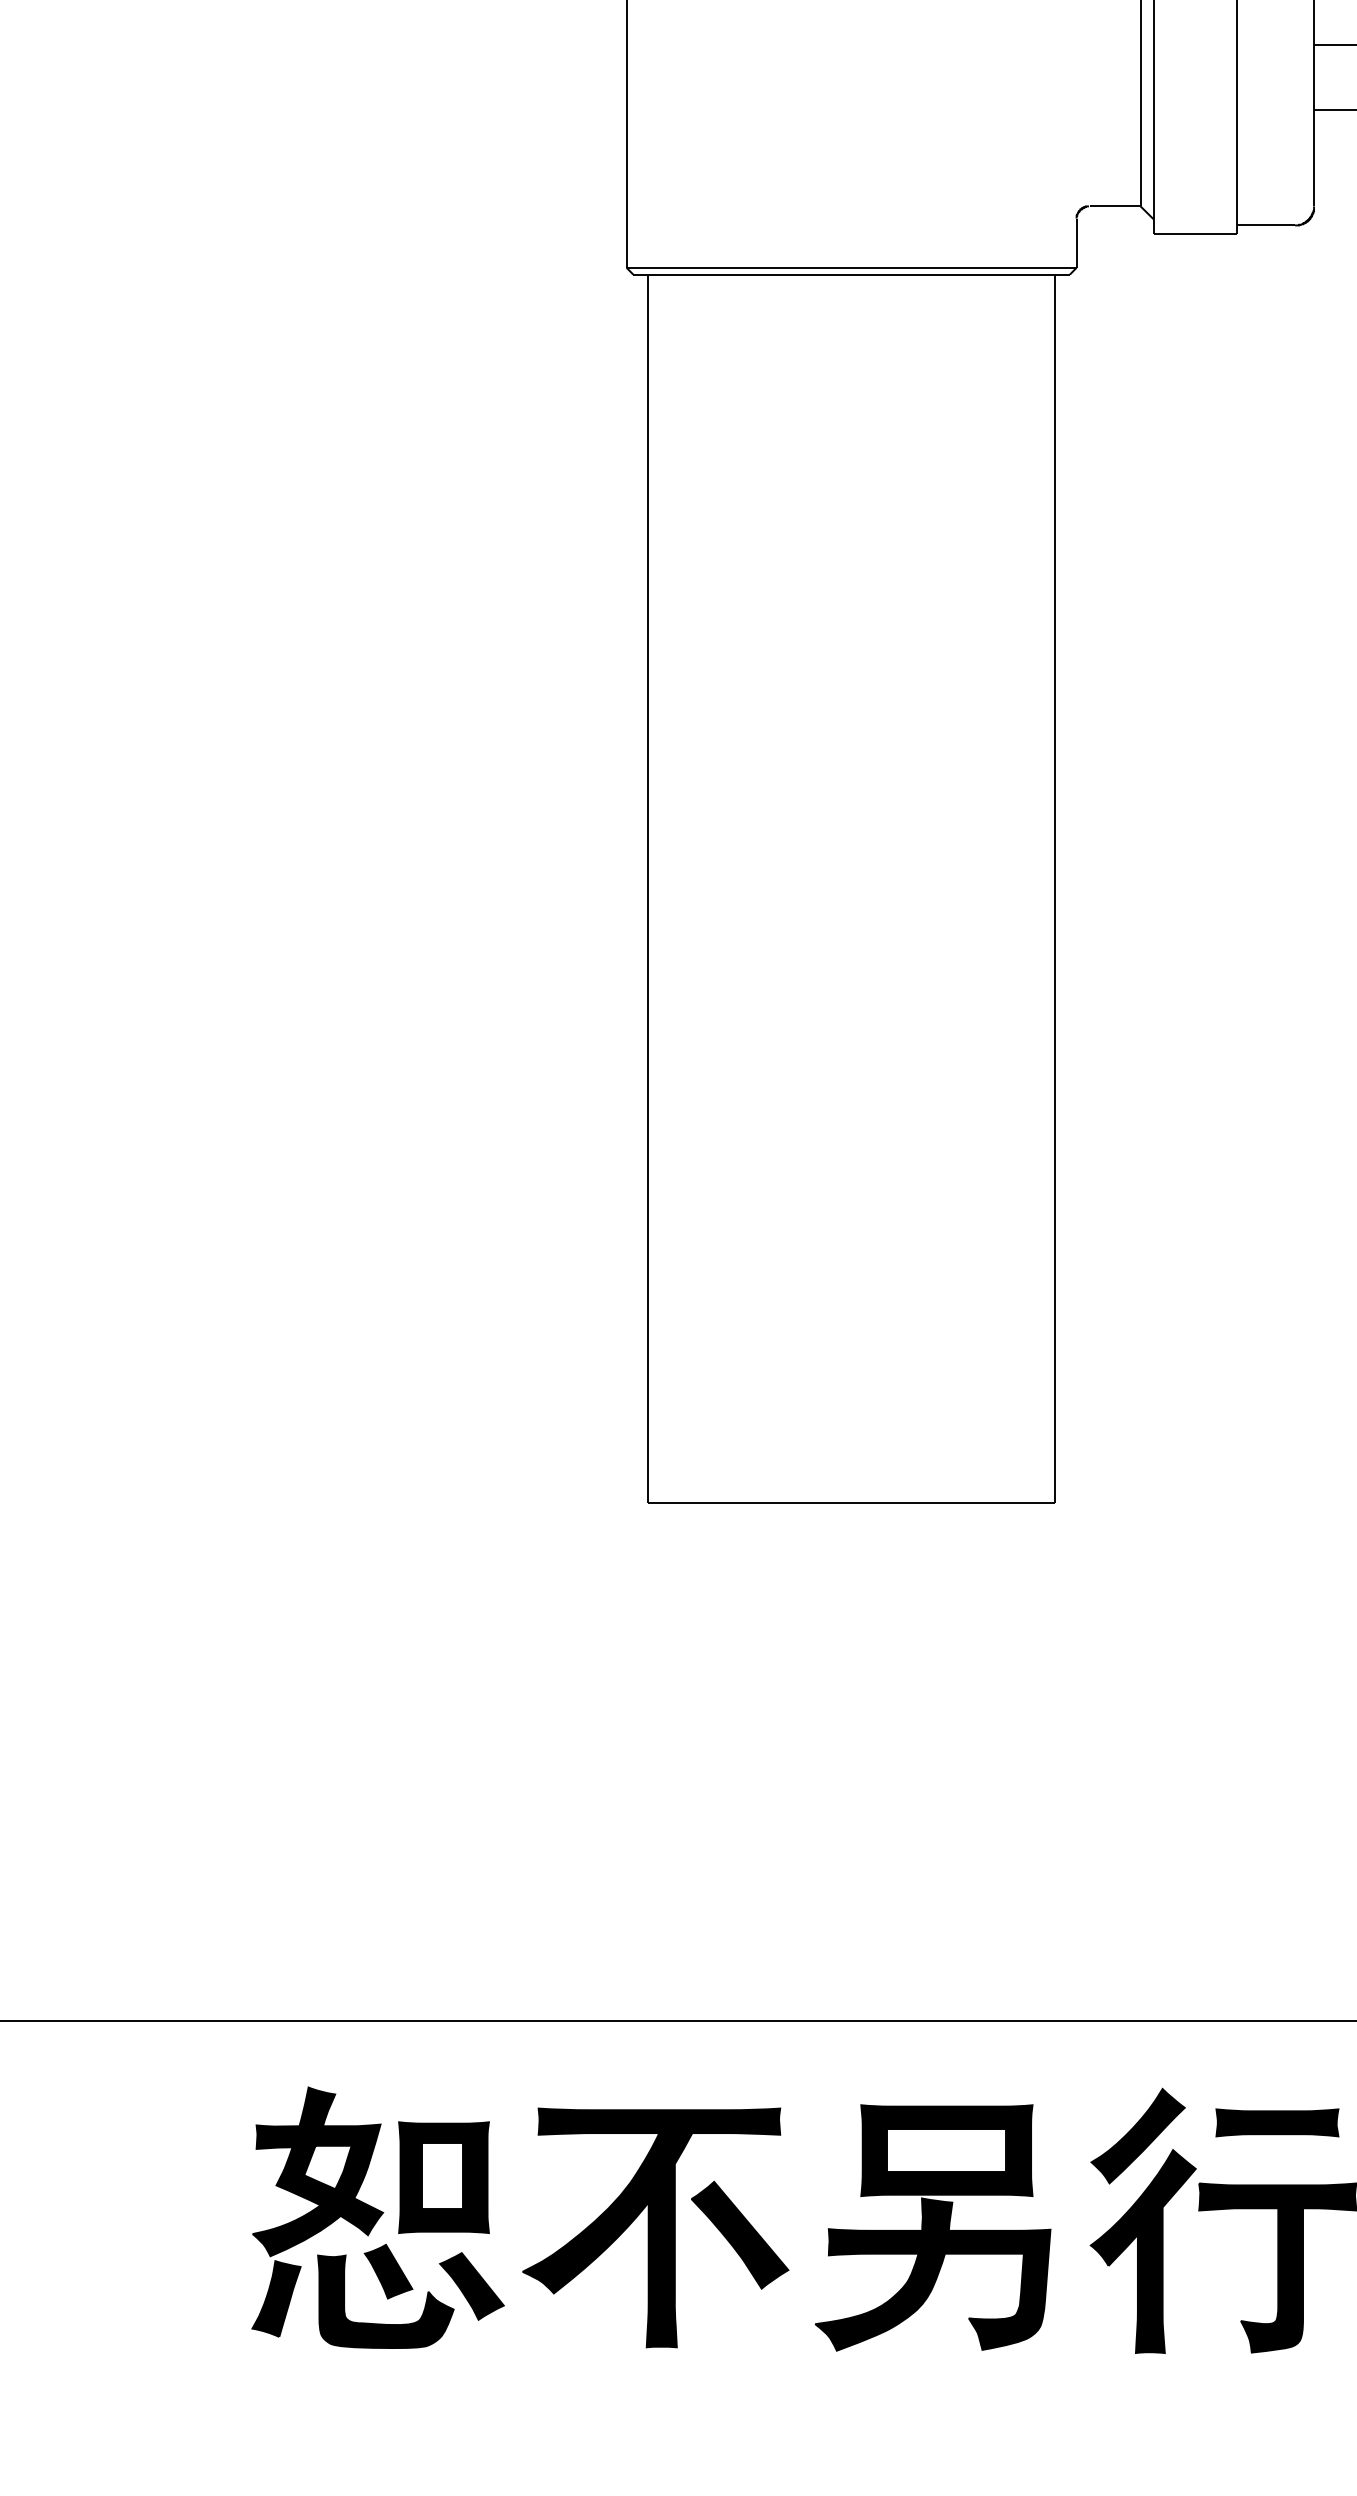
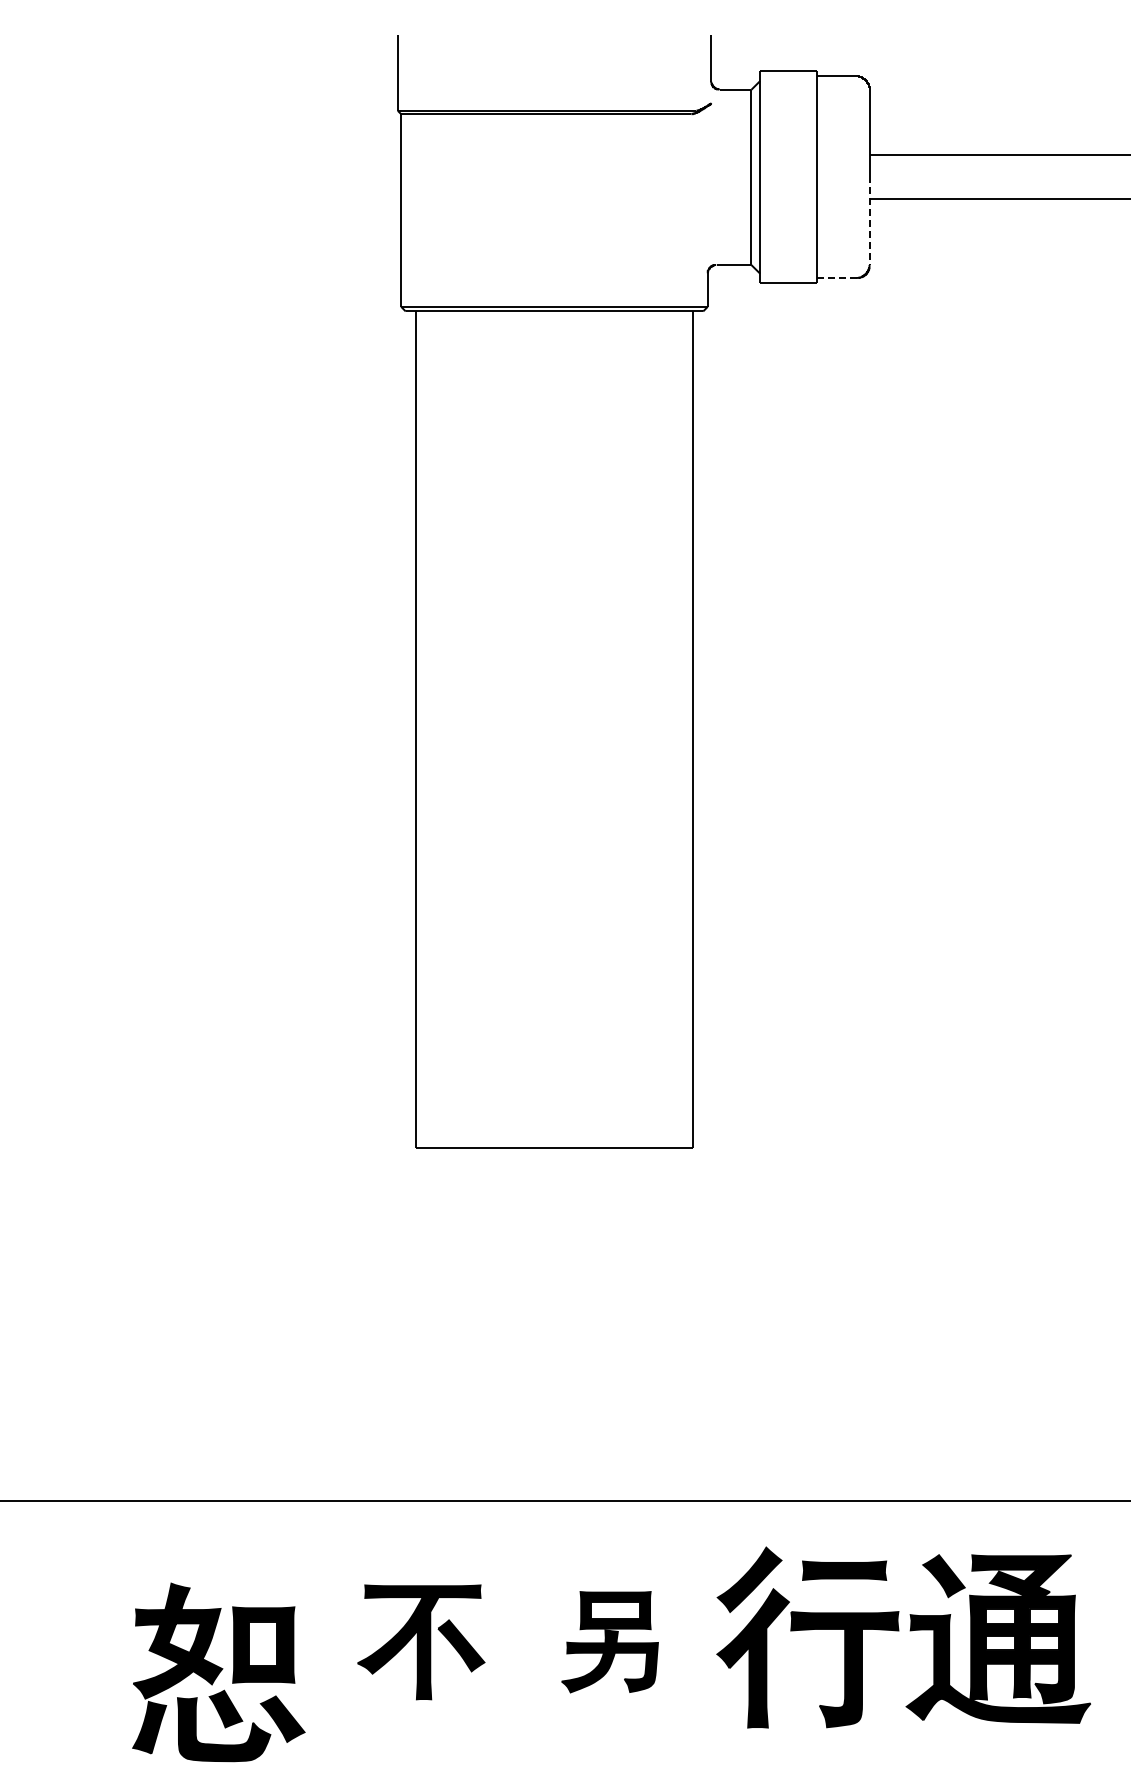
line: (1313, 141) -> (869, 220), solid -> dashed
line: (1265, 224) -> (836, 277), solid -> dashed
part: (377, 2217) -> (218, 1672), moved
part: (932, 2226) -> (609, 1641), size x0.6
part: (656, 2228) -> (421, 1642), size x0.7

